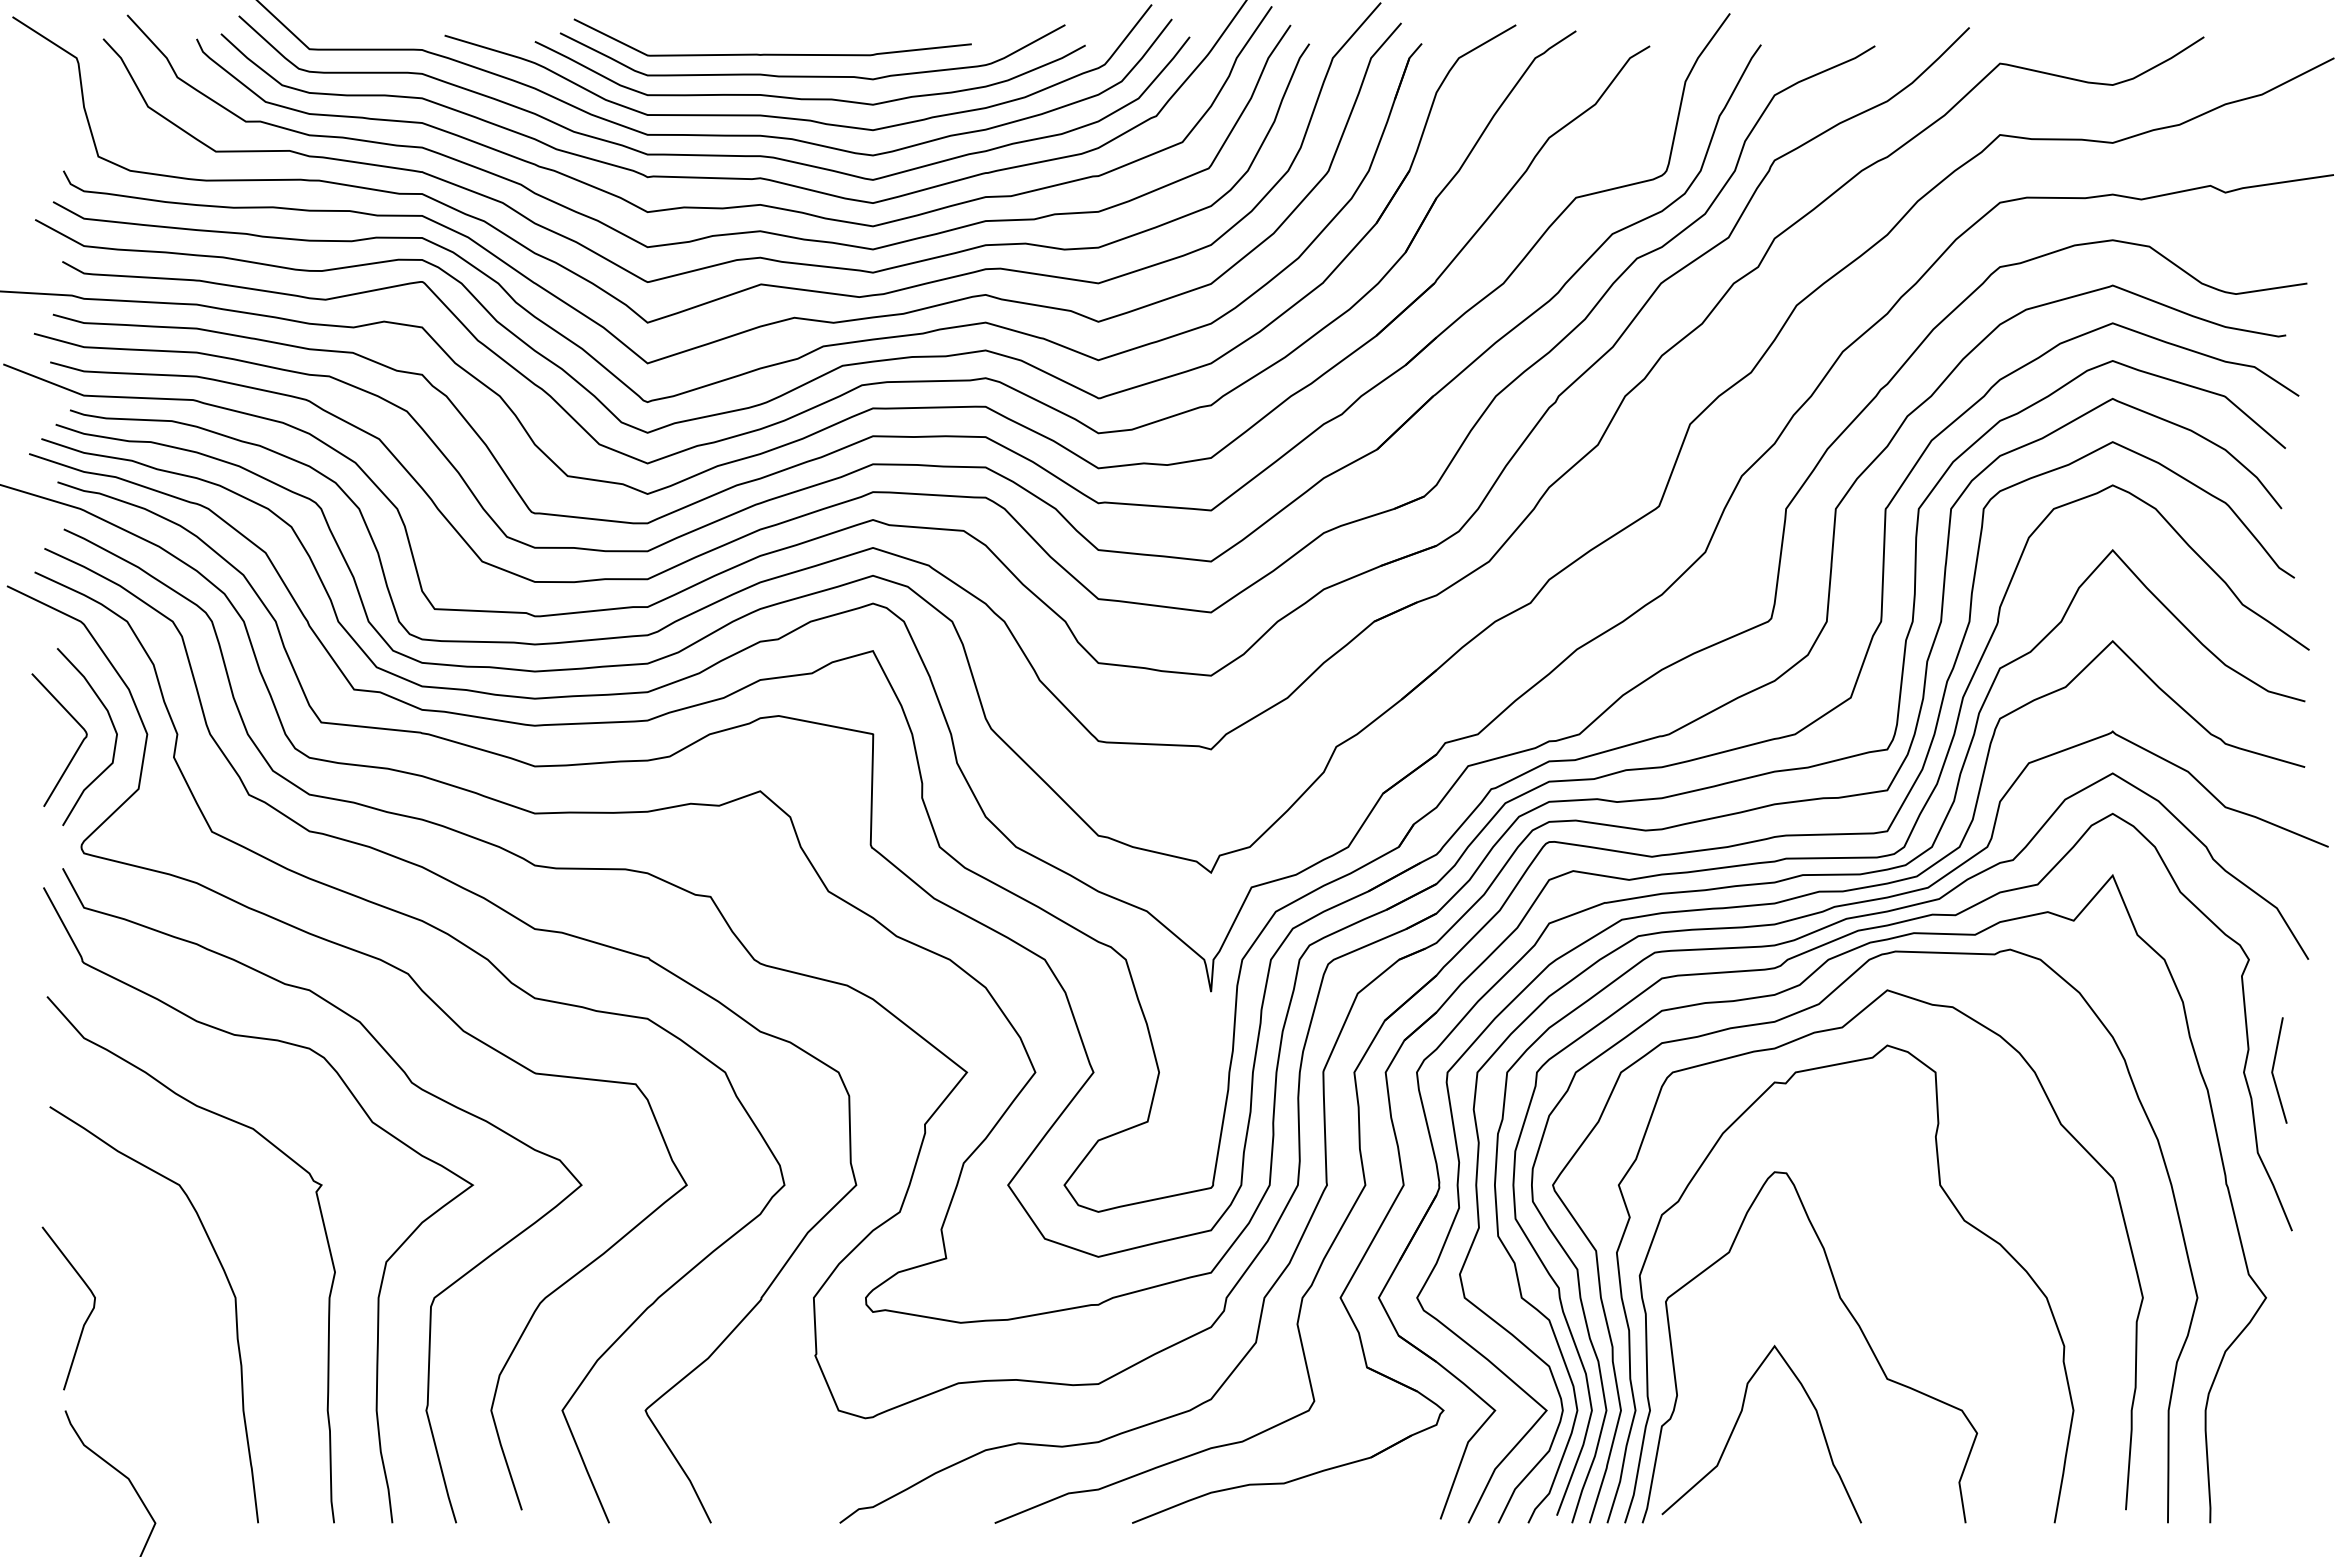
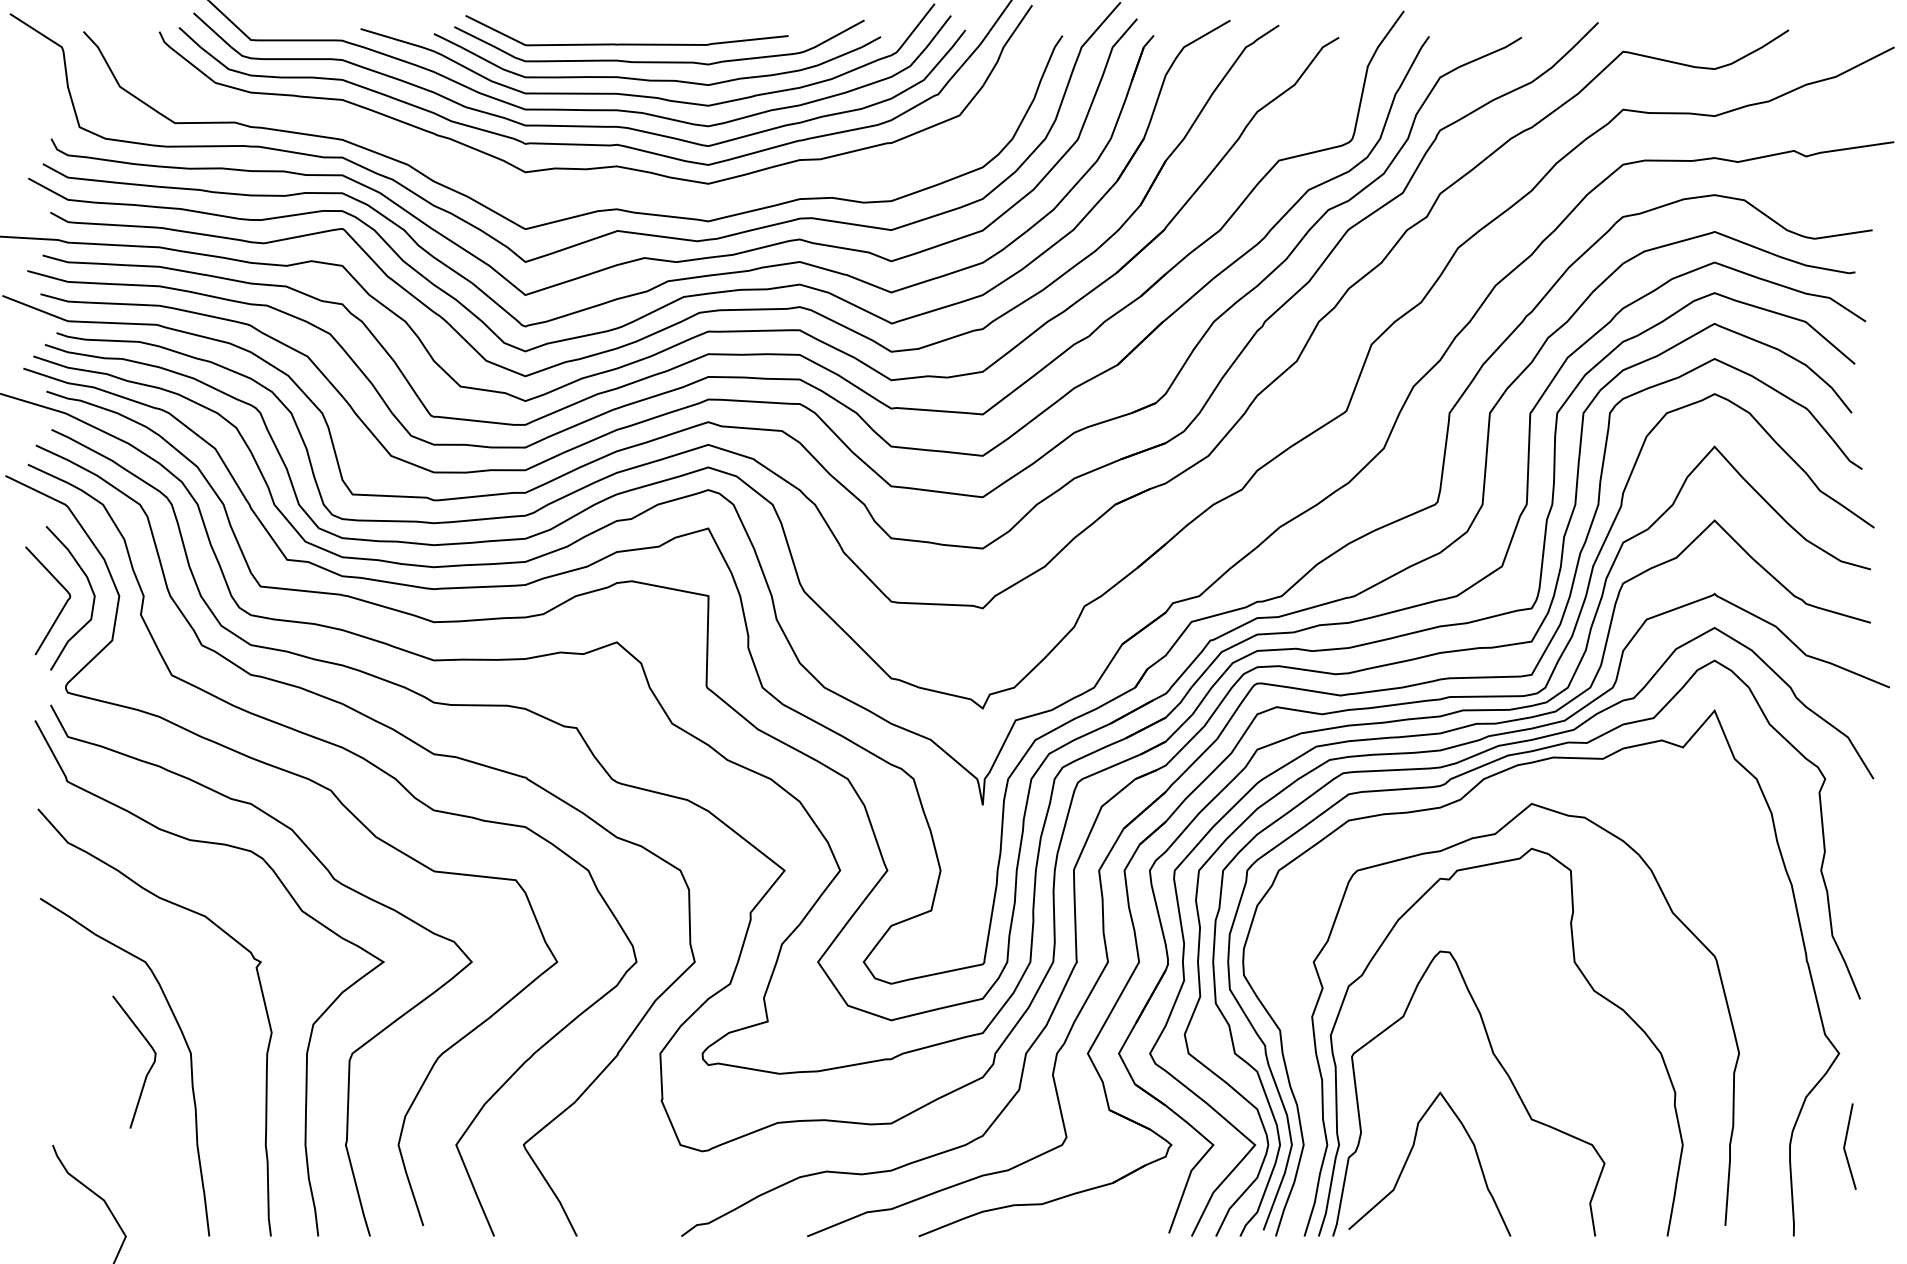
curve: (714, 234) -> (579, 190), removed
curve: (1786, 1018) -> (1449, 826), removed
line: (2273, 1070) -> (1845, 1146), moved
curve: (86, 1318) -> (148, 1070), moved

